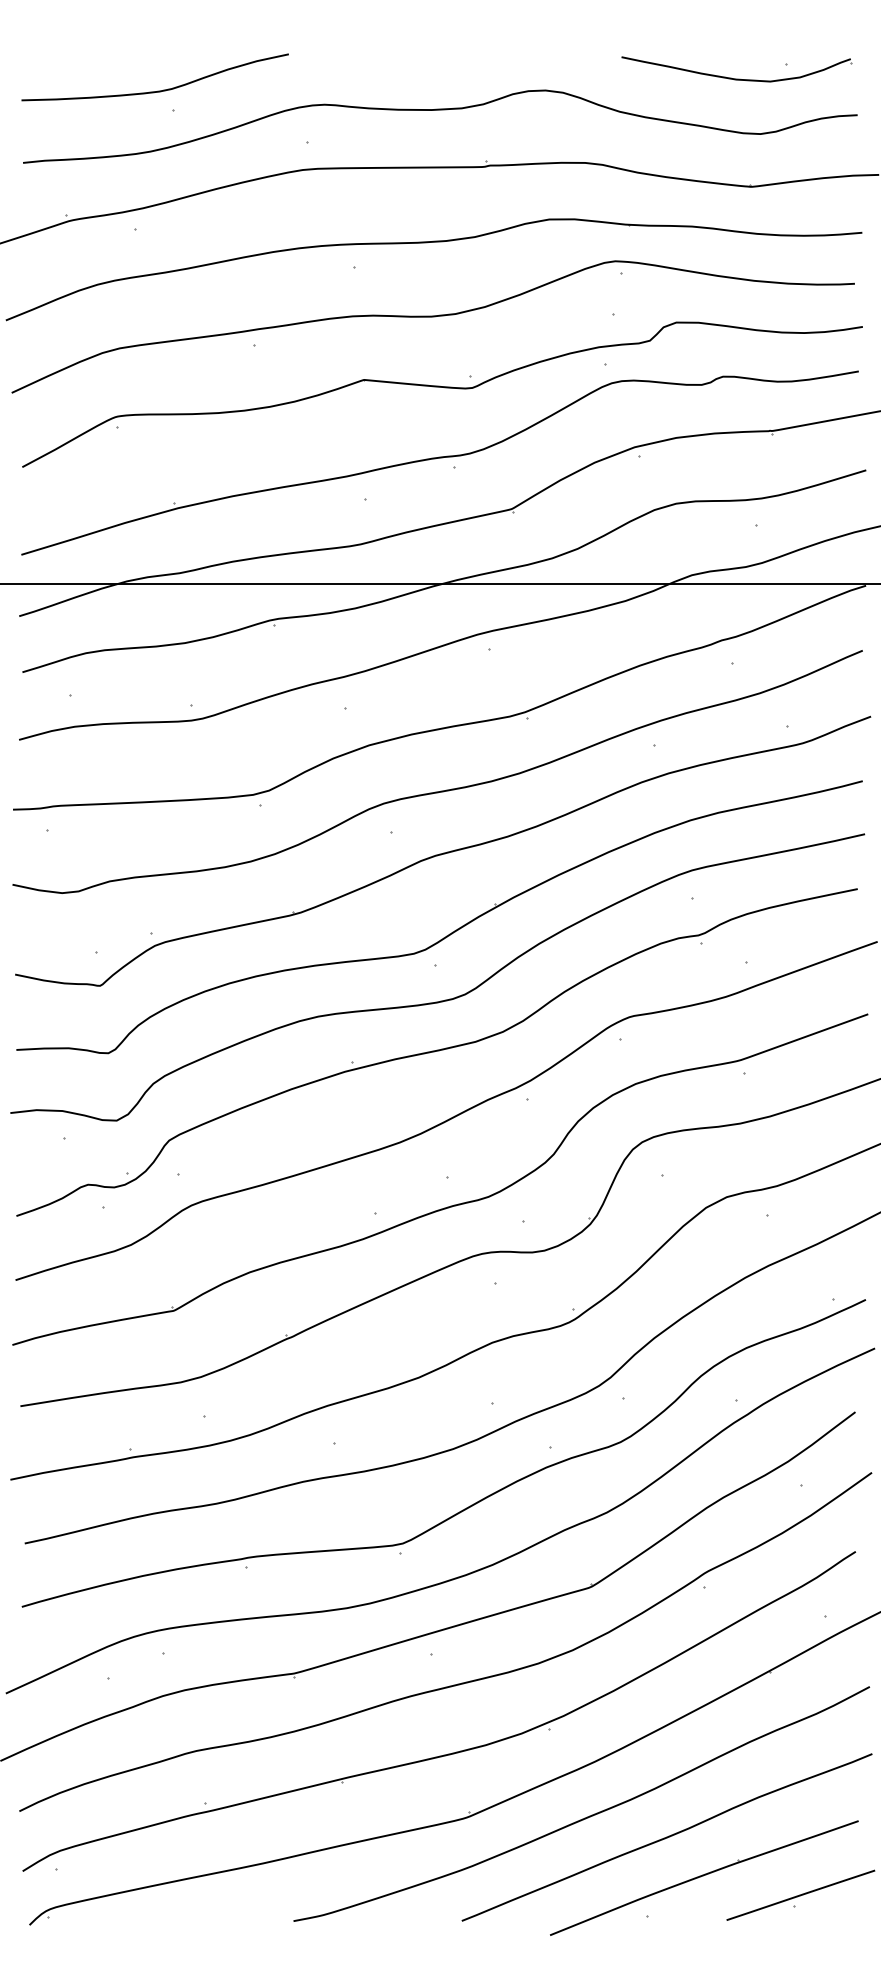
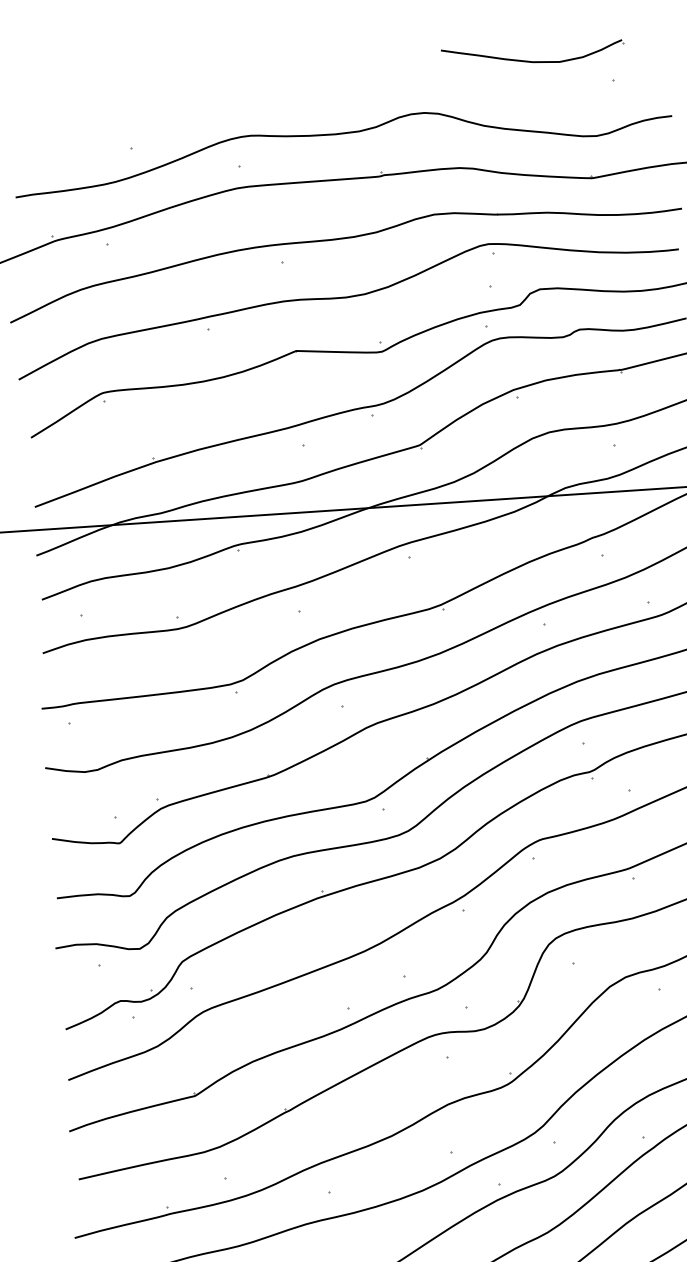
part: (736, 78) -> (532, 61), moved
curve: (157, 90) -> (118, 133), removed

